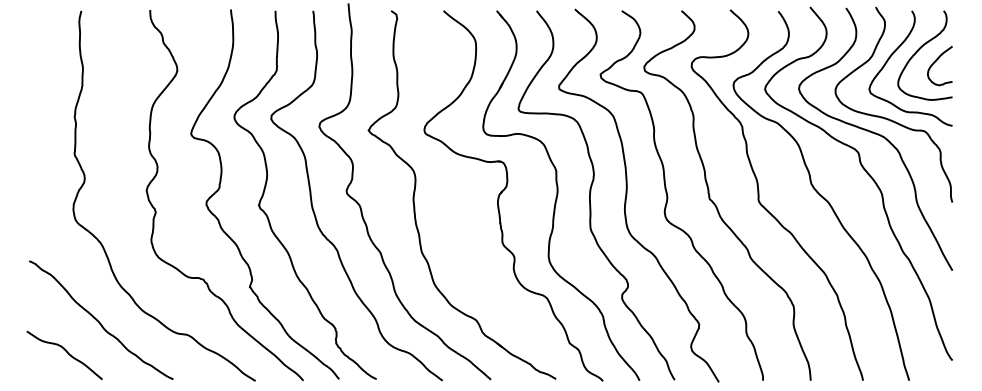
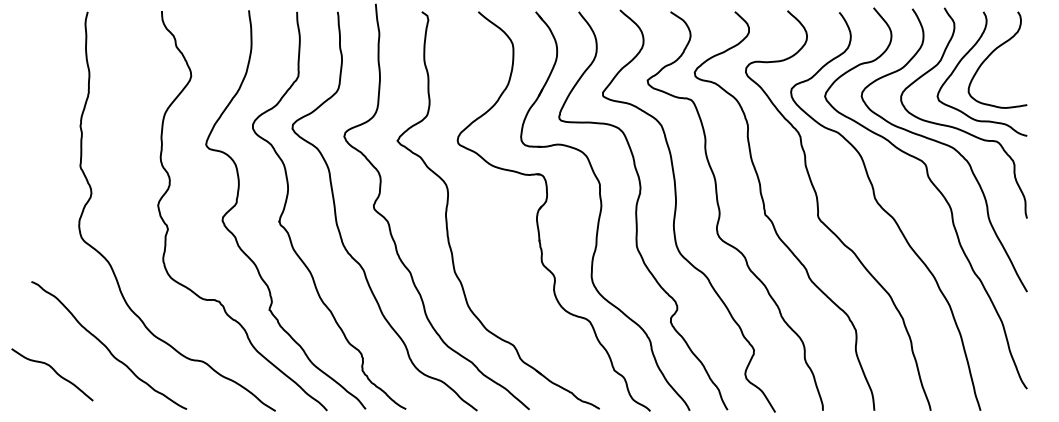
curve: (935, 62) -> (1008, 67), removed
curve: (66, 352) -> (54, 371), moved

